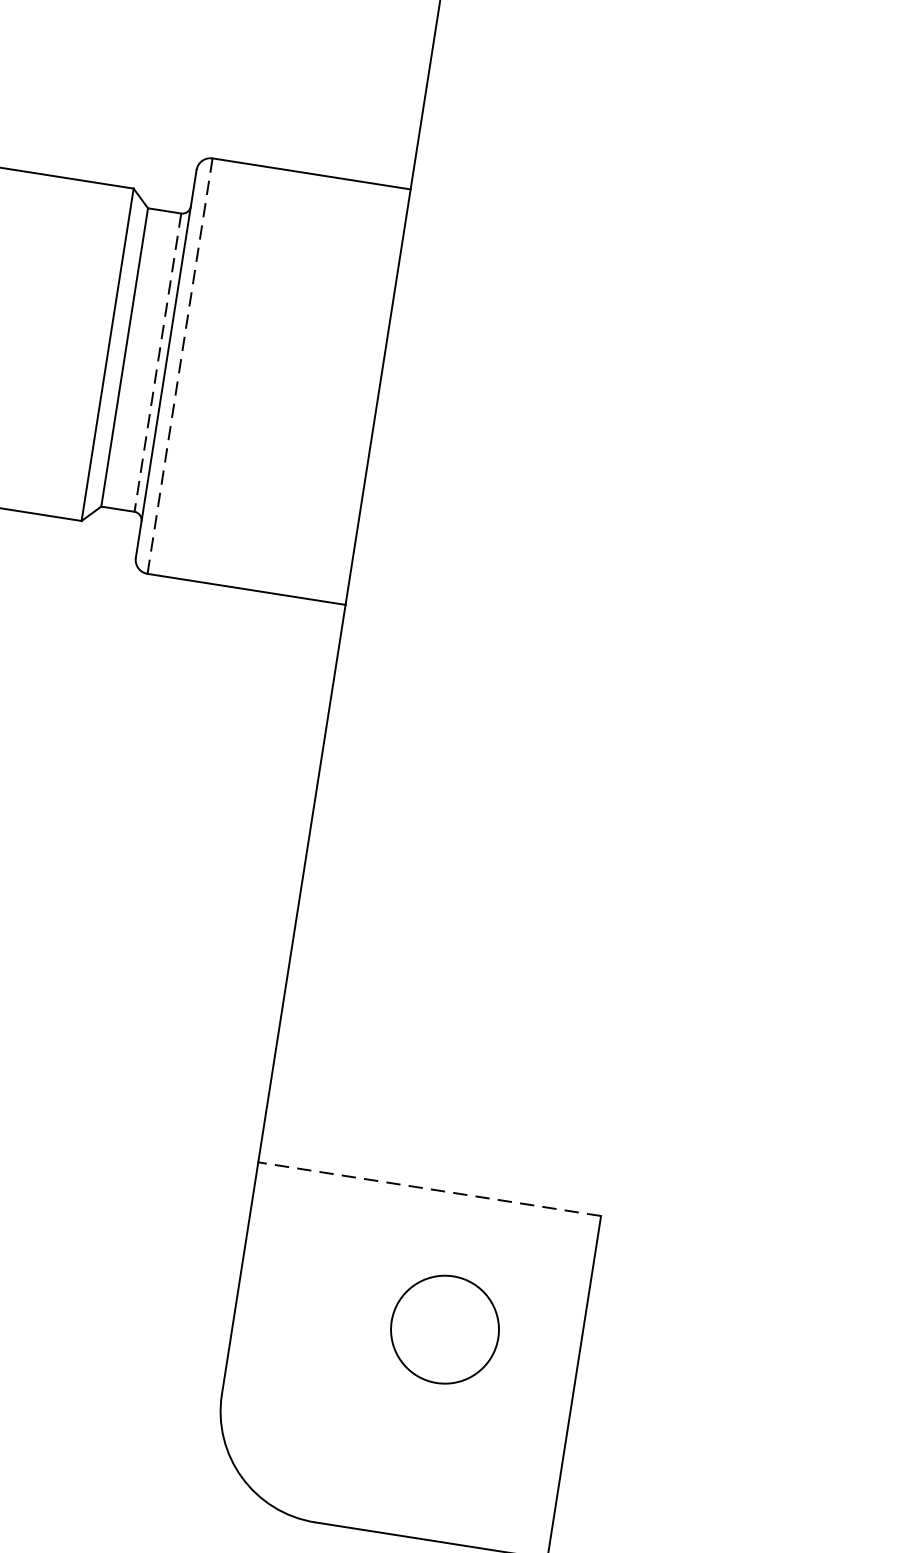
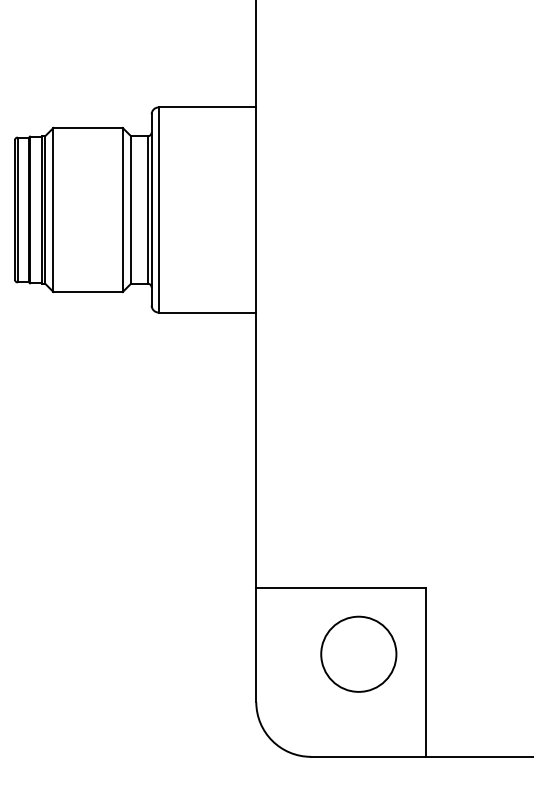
line: (157, 363) -> (147, 210), dashed -> solid
line: (179, 367) -> (158, 210), dashed -> solid
line: (428, 1188) -> (340, 587), dashed -> solid
circle: (444, 1328) -> (358, 653), size x1.43

